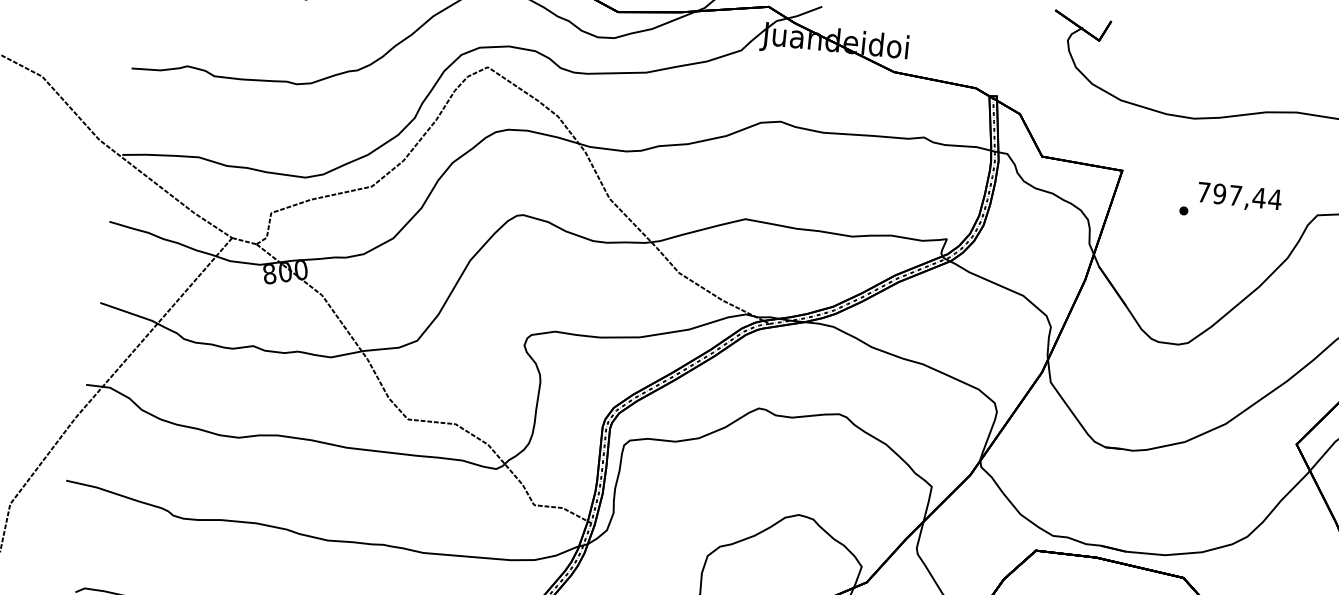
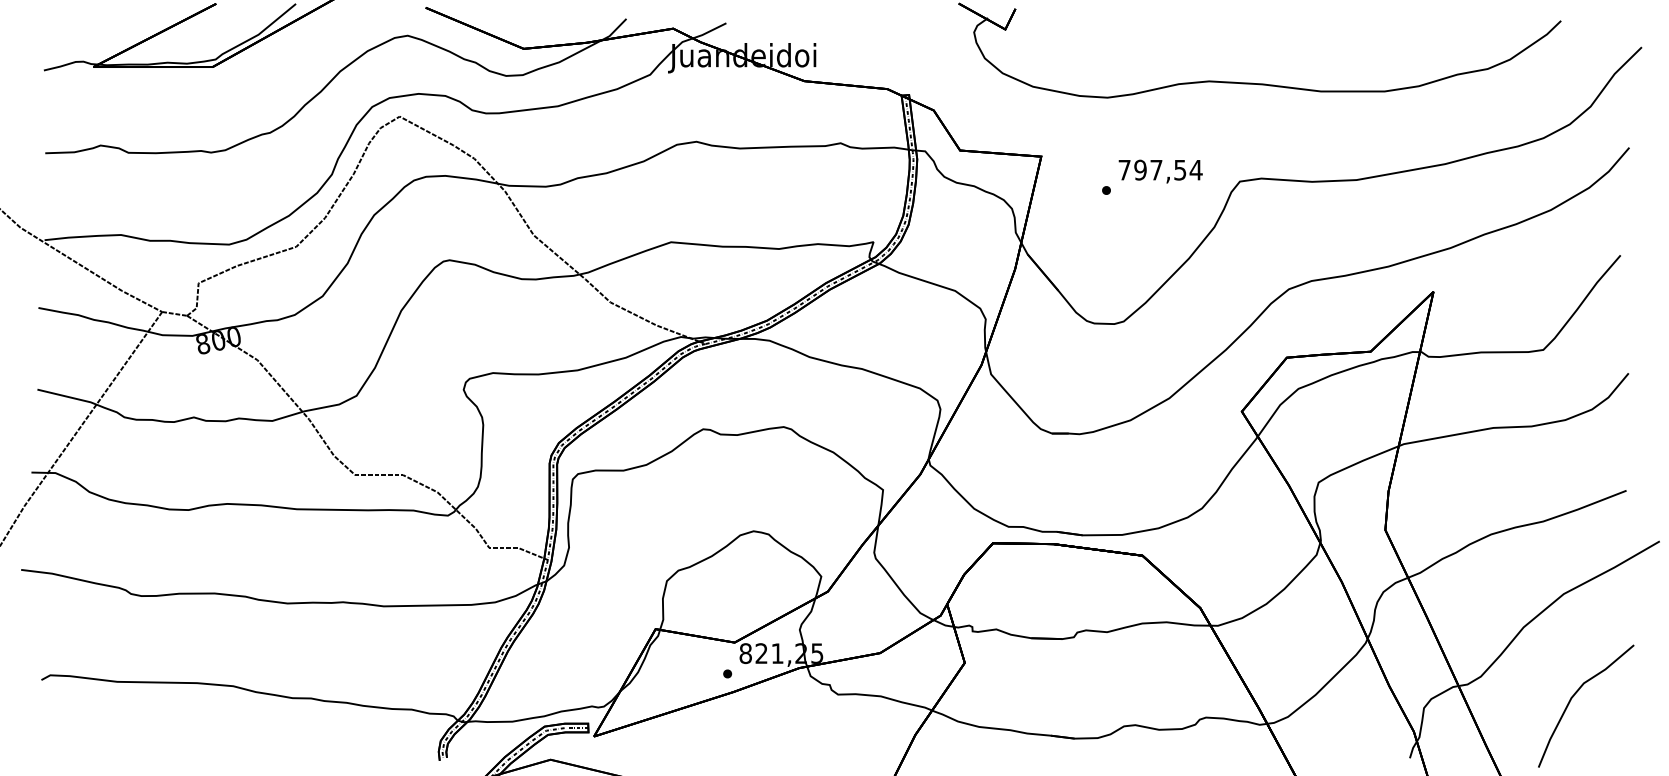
text: (1258, 198) -> (1179, 170), 797,44 -> 797,54

